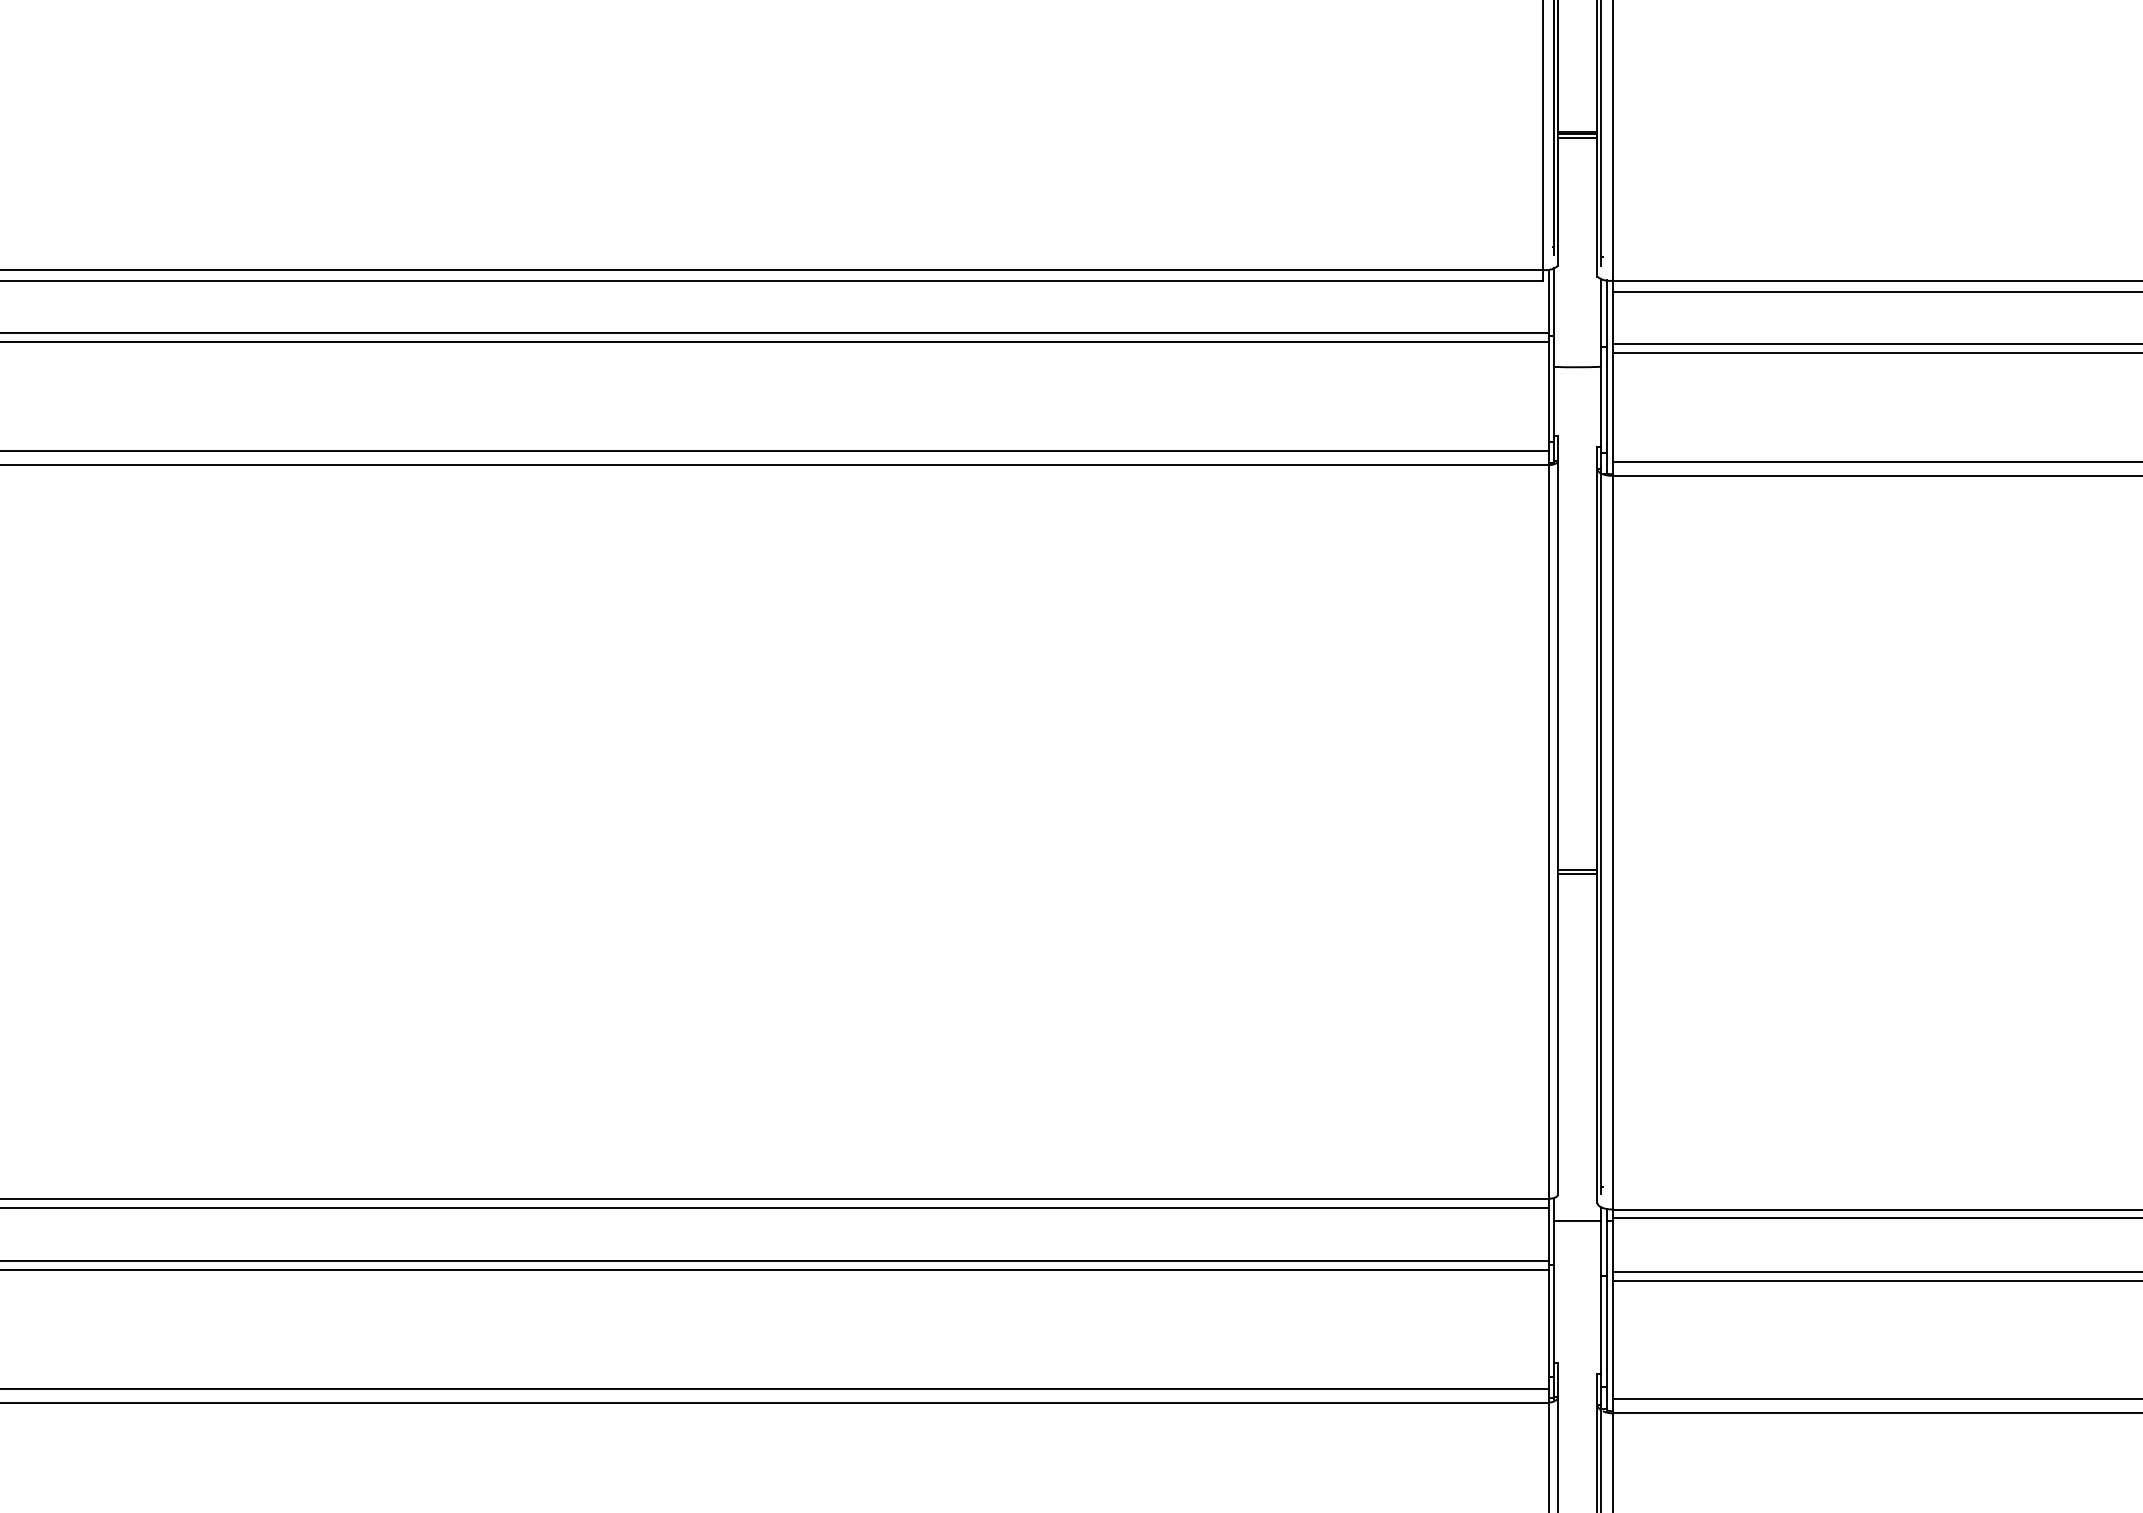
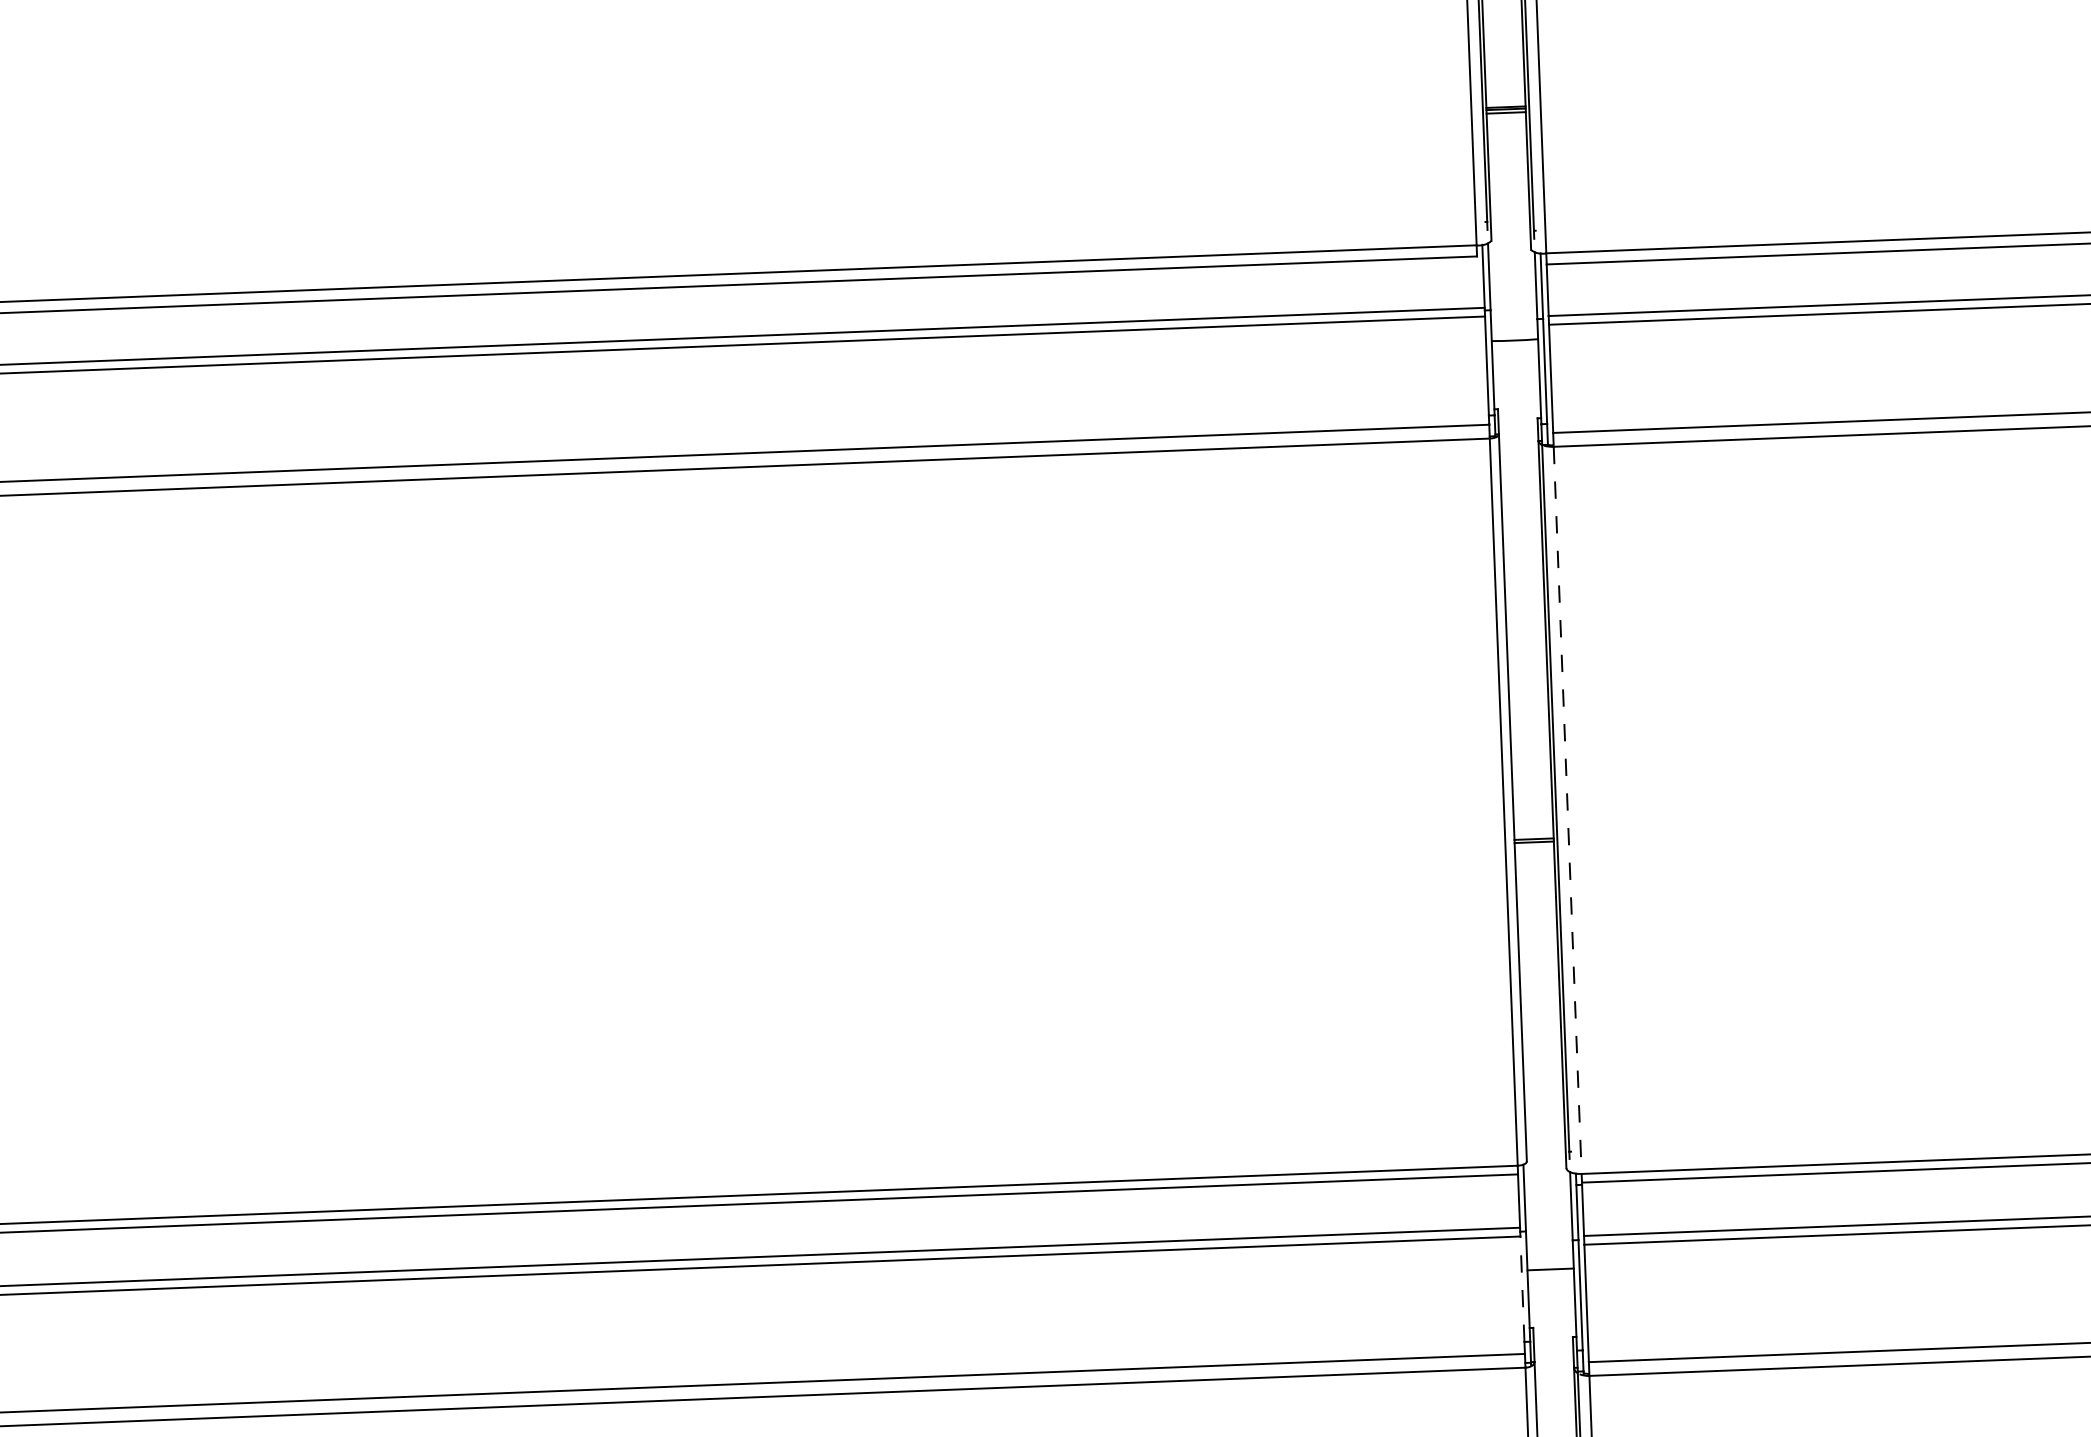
line: (1612, 842) -> (1567, 810), solid -> dashed
line: (1577, 1220) -> (1550, 1269), moved
line: (1548, 1320) -> (1522, 1286), solid -> dashed

